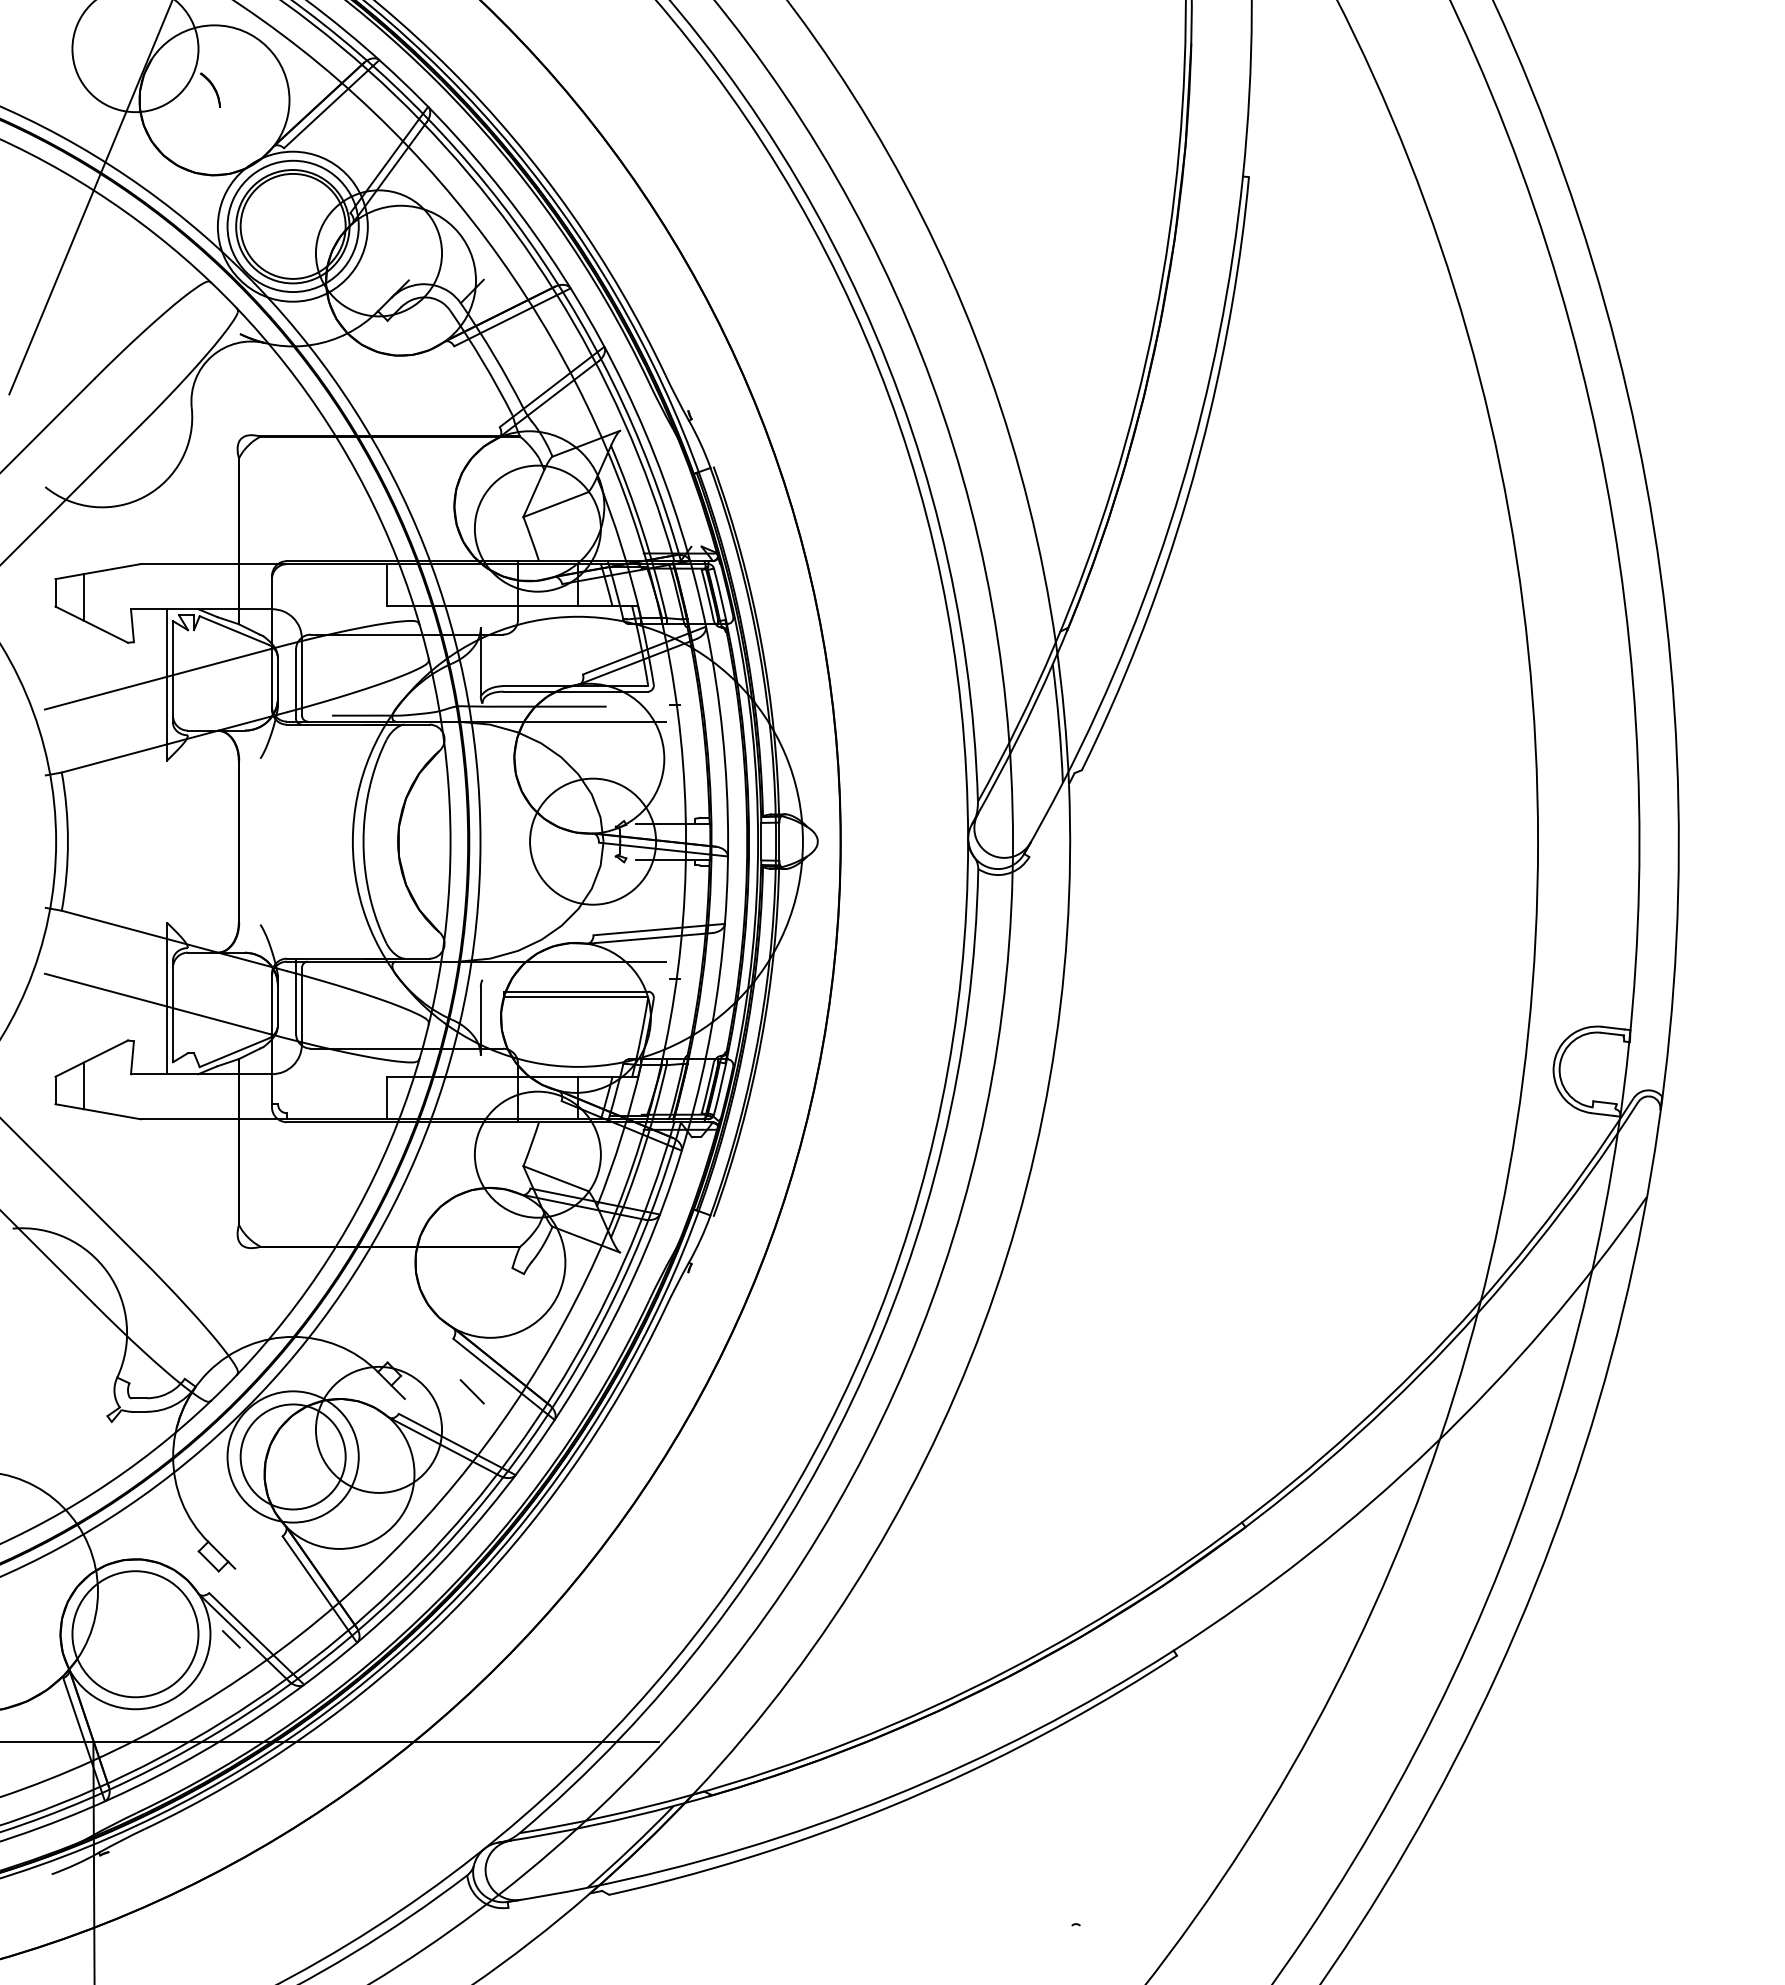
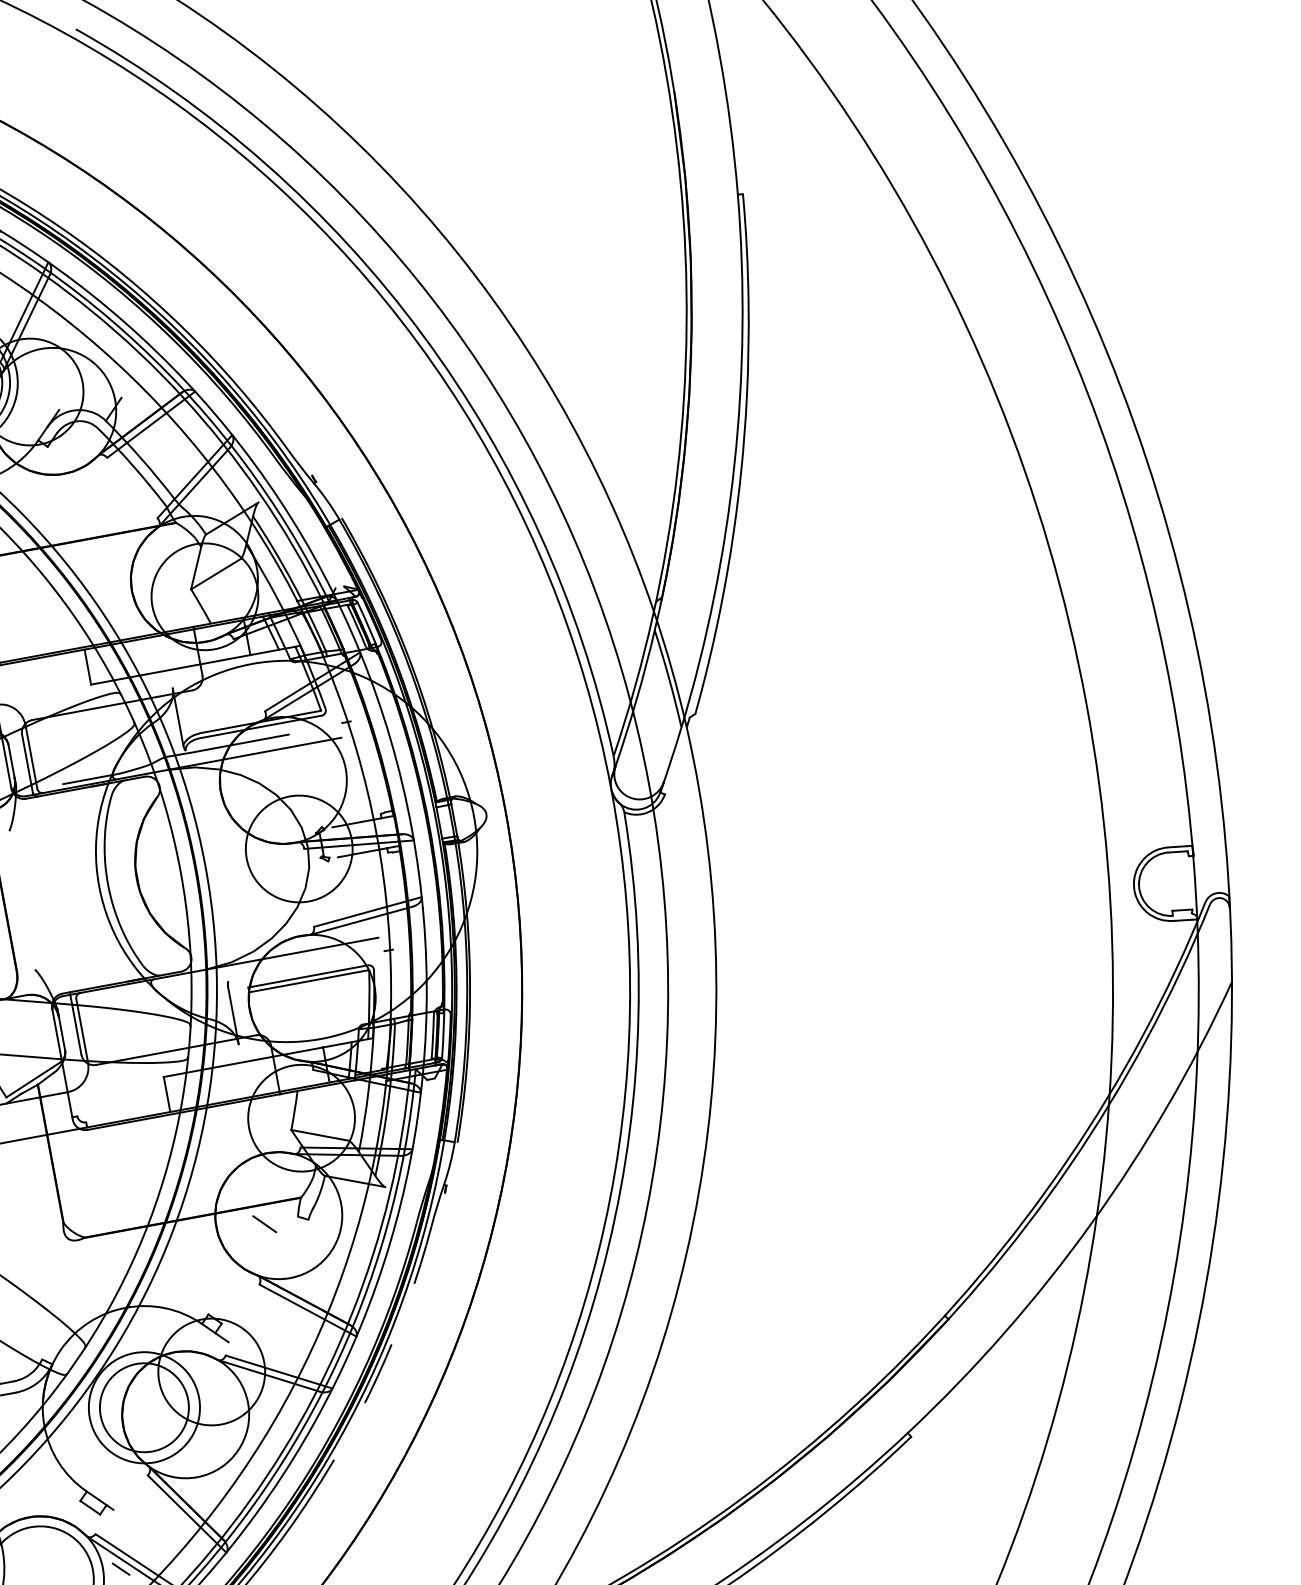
line: (471, 1391) -> (264, 1224), moved
arc: (571, 1470) -> (378, 1376), solid -> dashed

